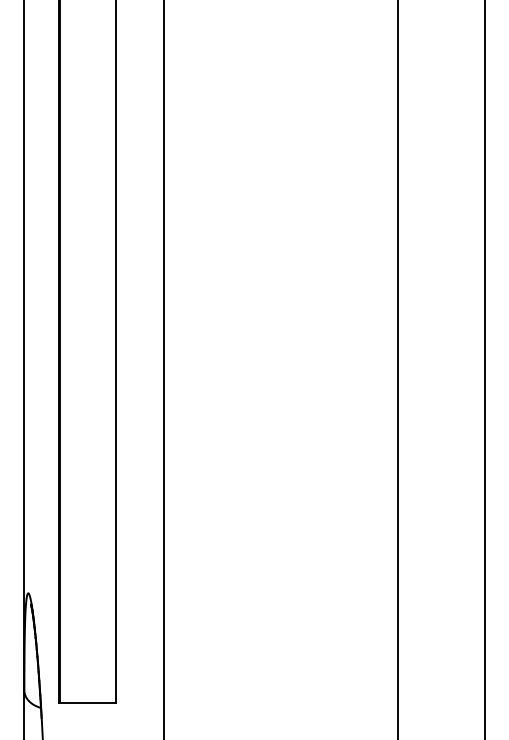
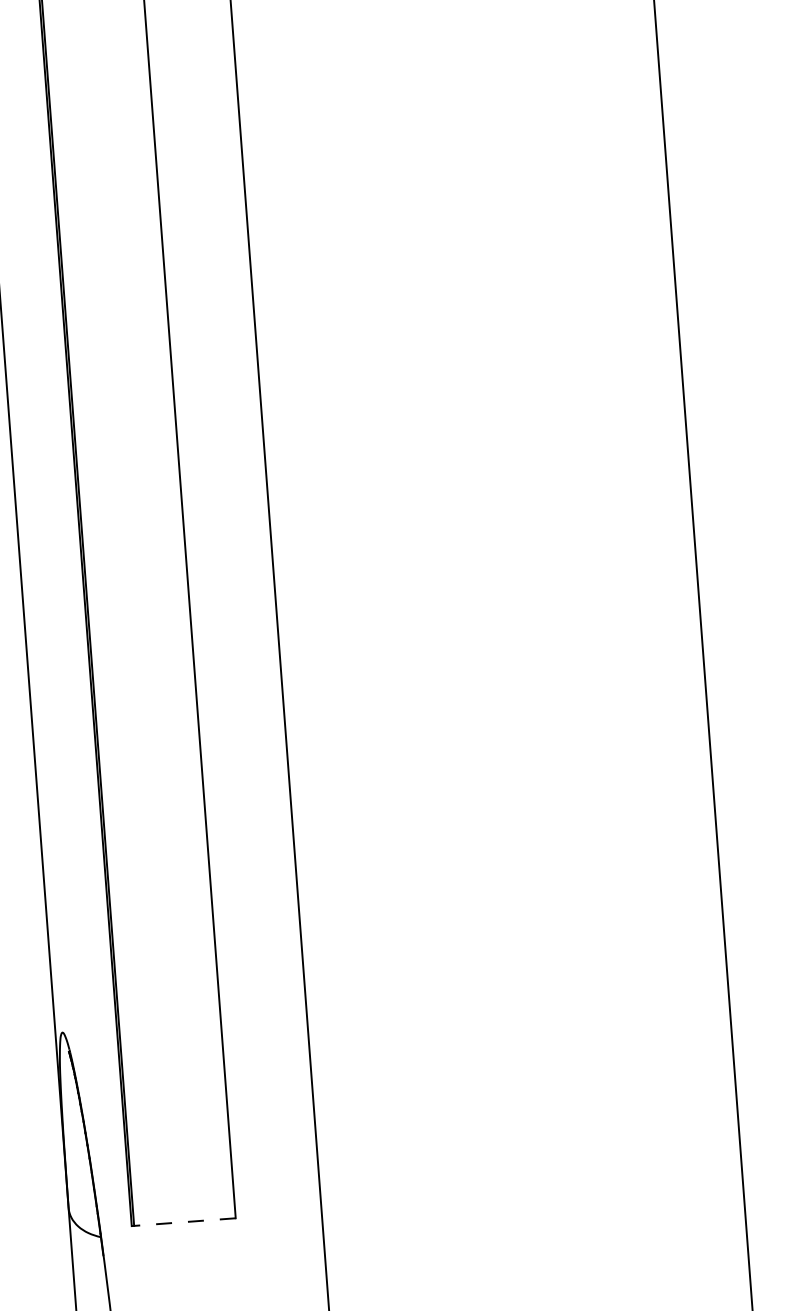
line: (87, 703) -> (183, 1222), solid -> dashed

